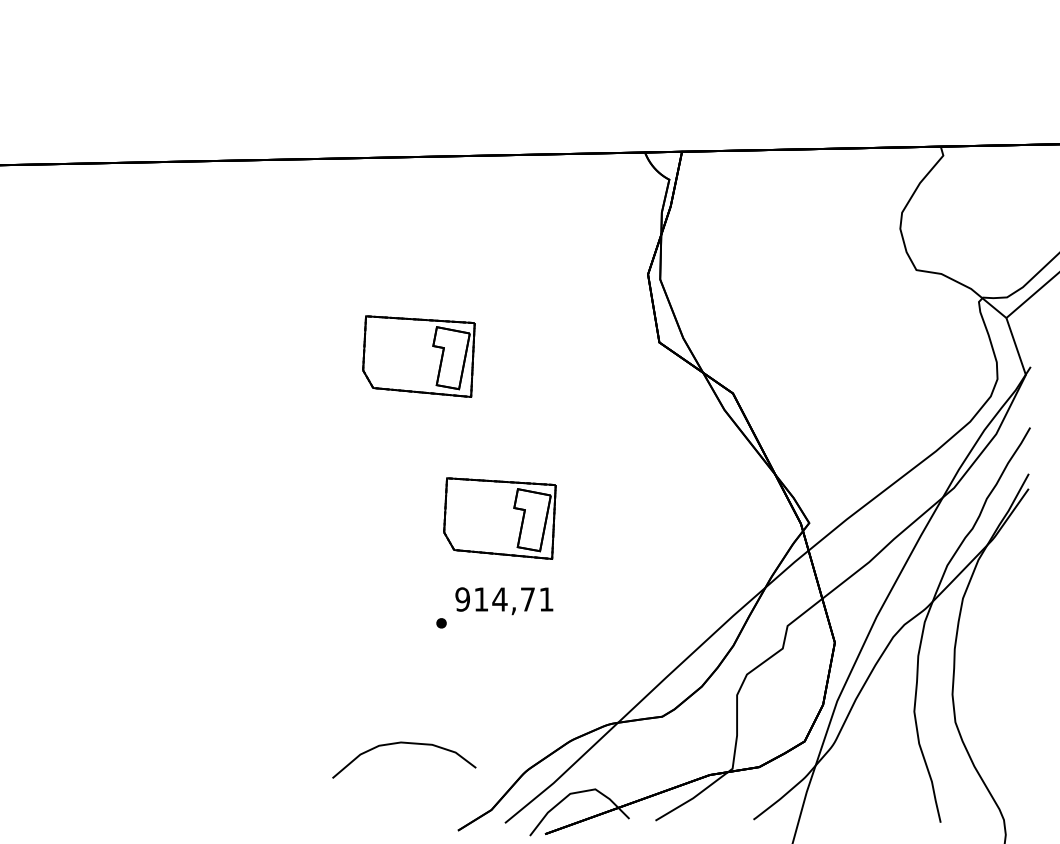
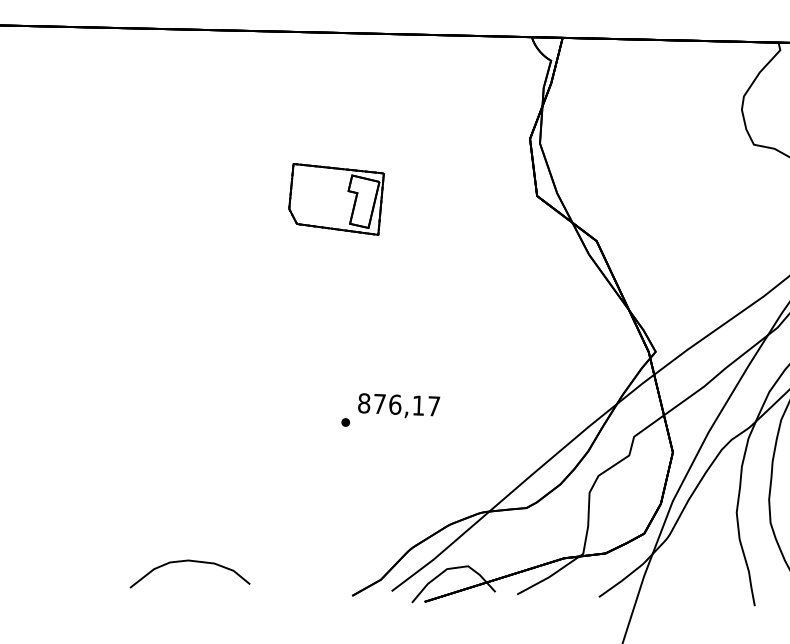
part: (499, 518) -> (397, 337), removed
text: (504, 599) -> (399, 404), 914,71 -> 876,17
curve: (404, 743) -> (191, 561), moved

